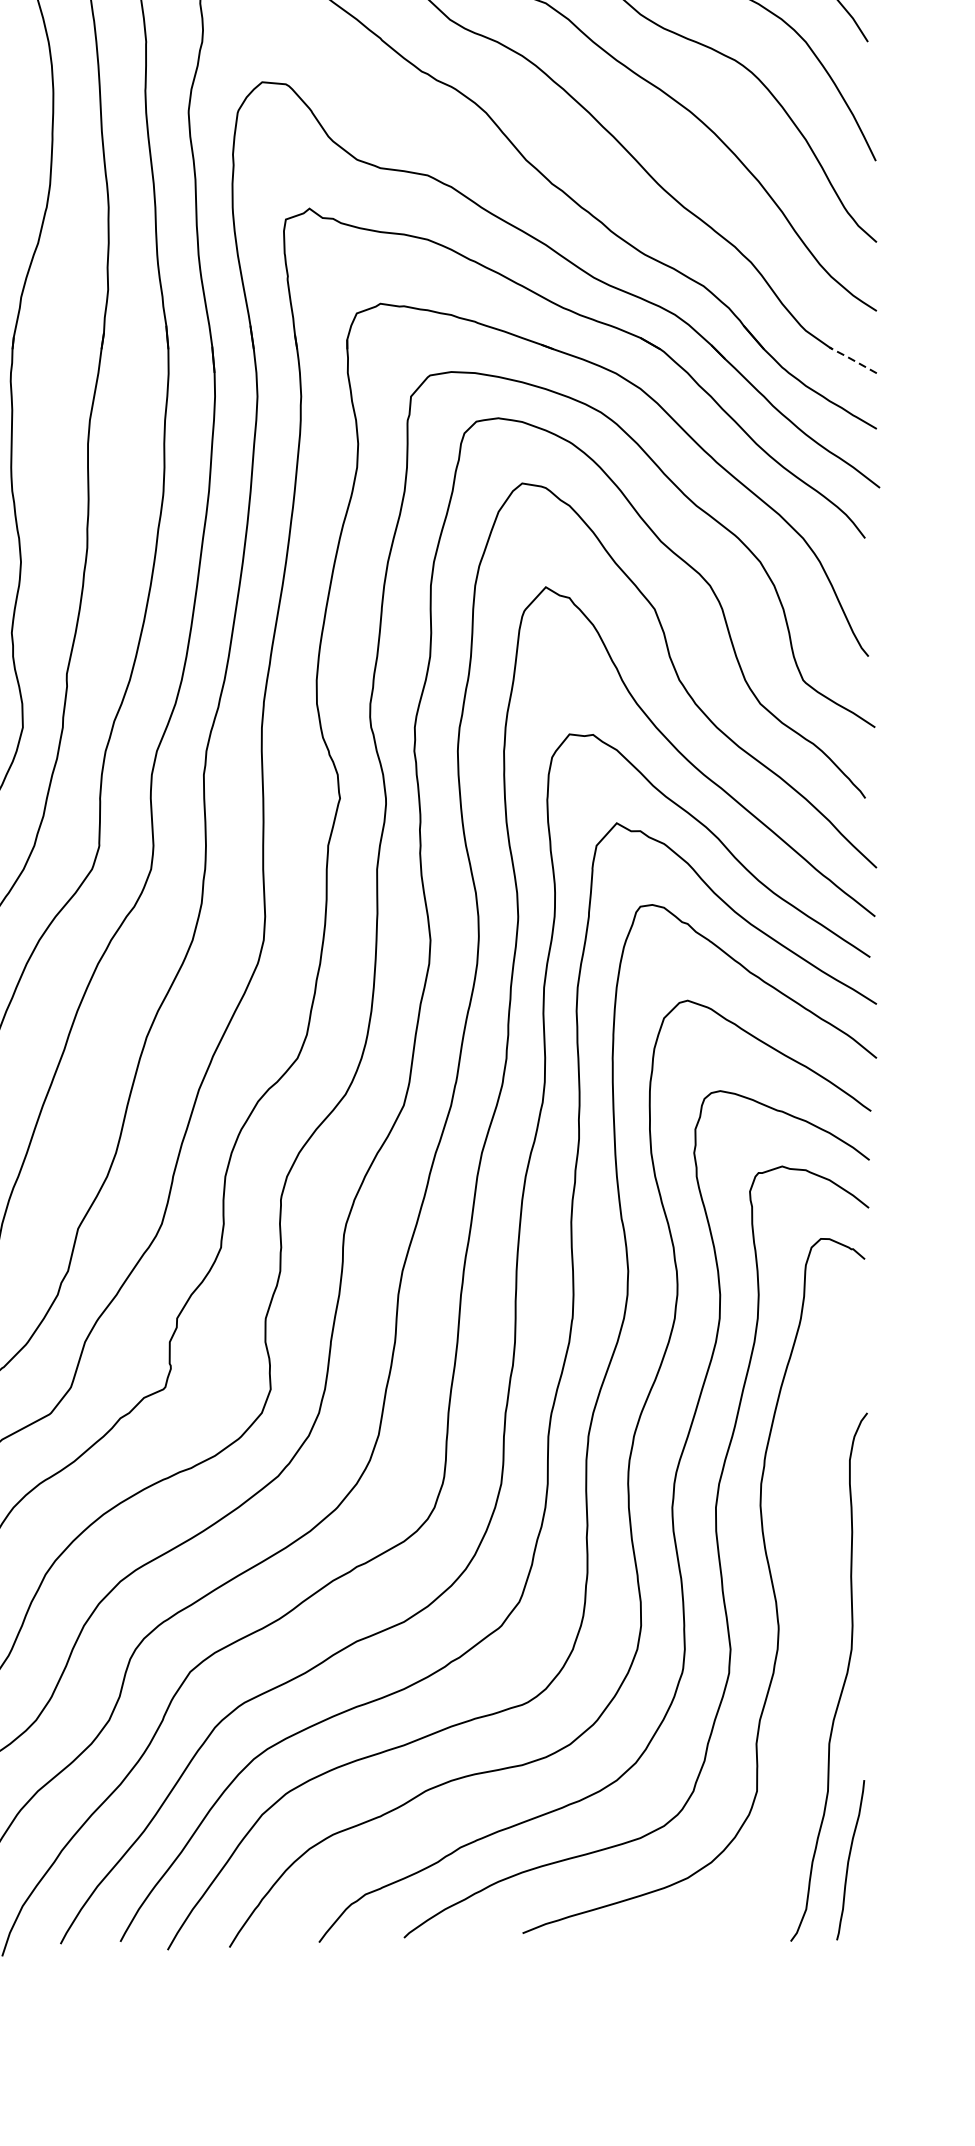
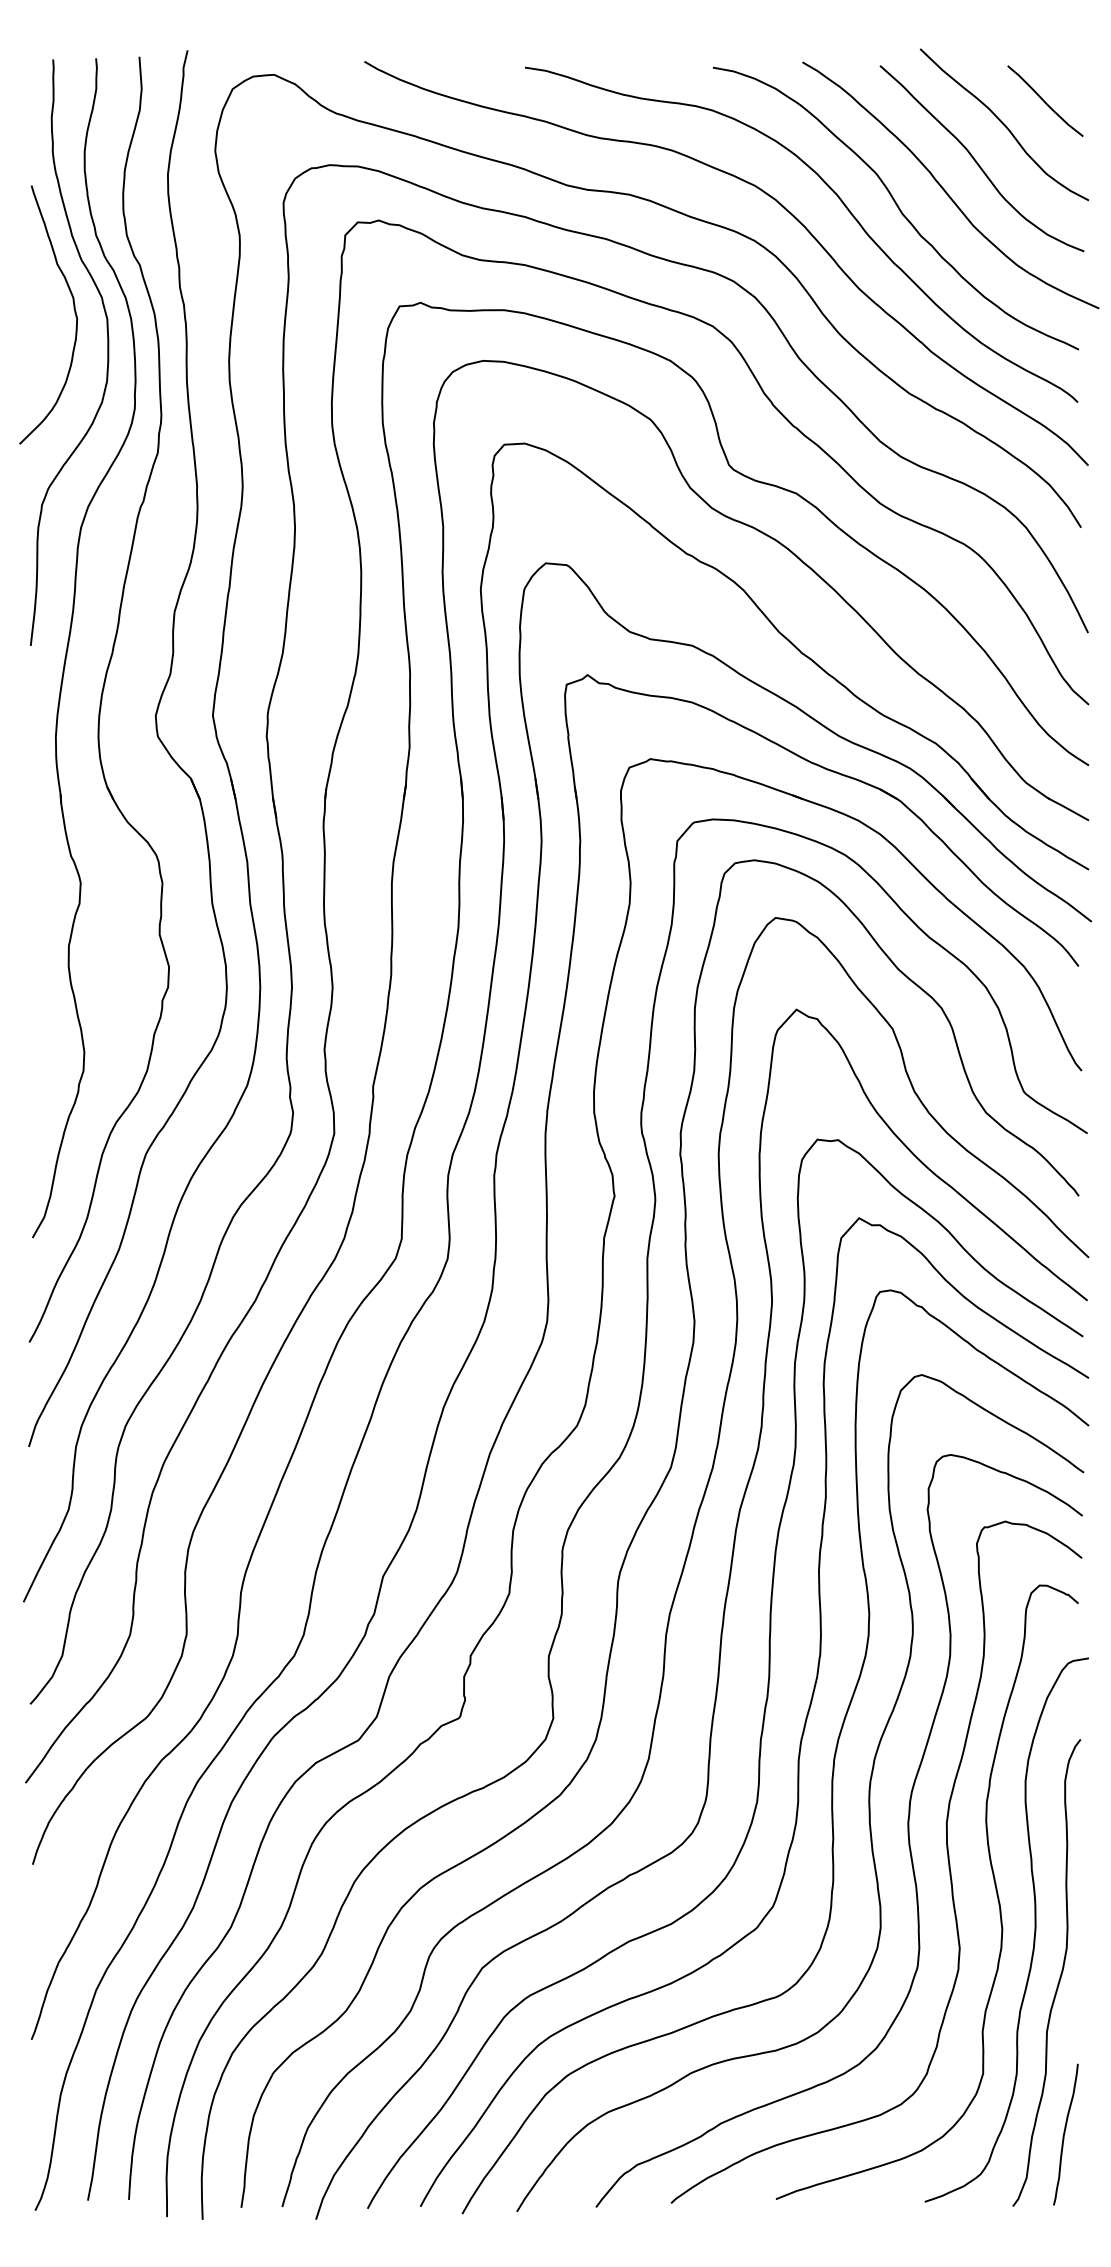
line: (851, 358) -> (1066, 807), dashed -> solid
curve: (815, 1628) -> (1034, 1929), added

